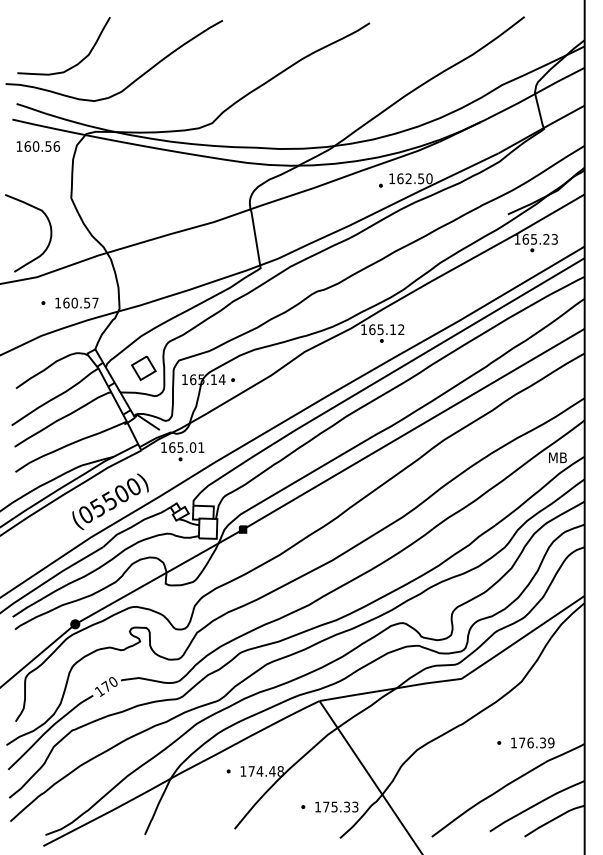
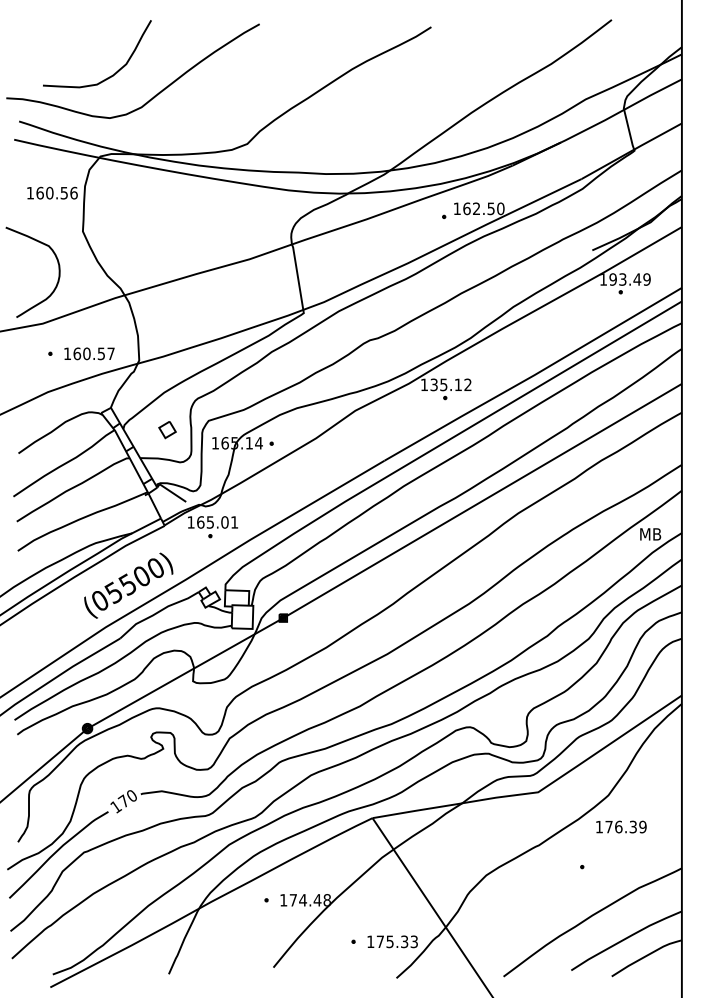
curve: (76, 63) -> (112, 74), moved
text: (38, 145) -> (52, 192), moved
text: (539, 239) -> (629, 279), 165.23 -> 193.49
text: (371, 329) -> (433, 384), 165.12 -> 135.12
part: (143, 367) -> (167, 429), size x0.6
text: (532, 742) -> (621, 826), moved

